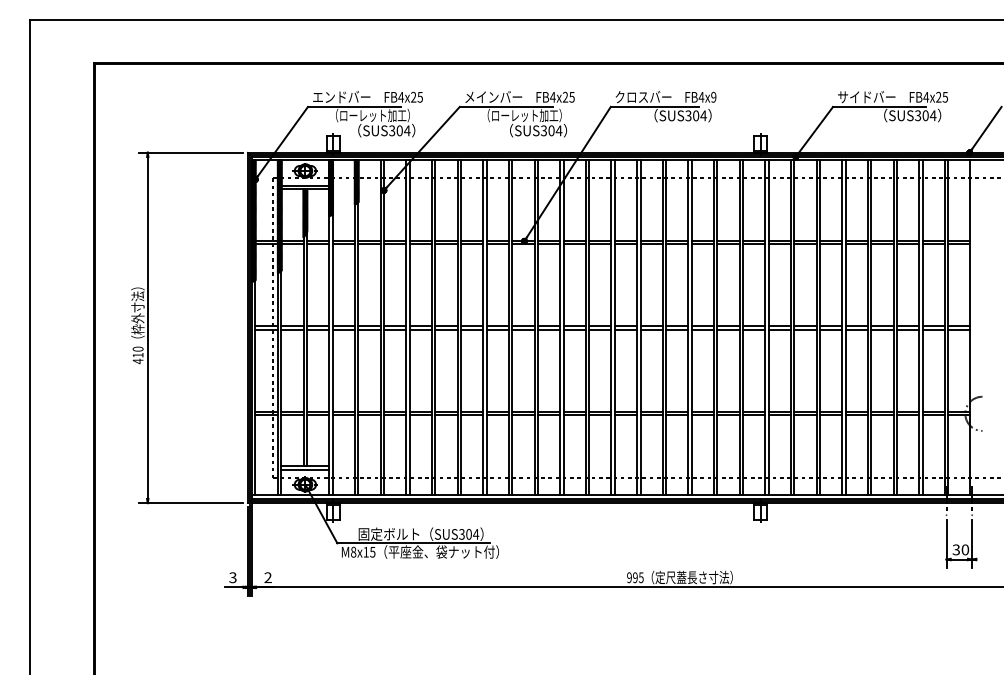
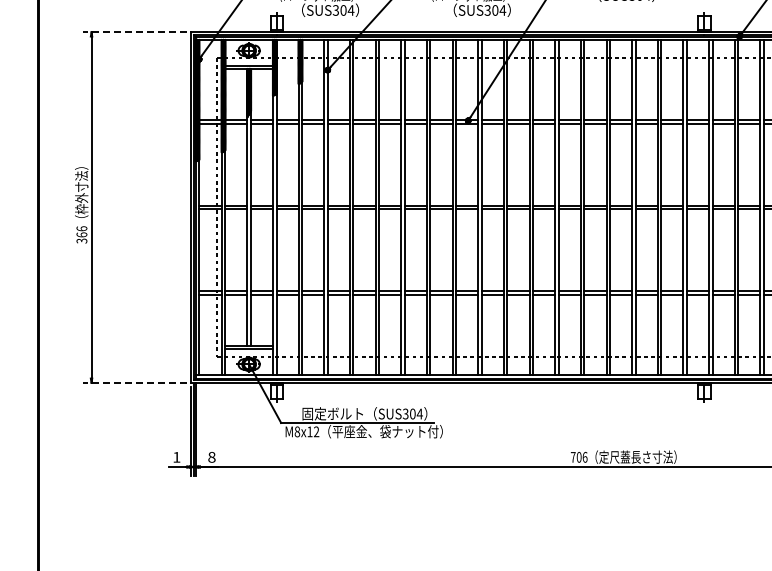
line: (190, 152) -> (134, 32), solid -> dashed
text: (137, 355) -> (81, 235), 410 -> 366
line: (190, 503) -> (134, 383), solid -> dashed
text: (372, 551) -> (316, 431), M8x15 -> M8x12
text: (232, 577) -> (176, 457), 3 -> 1
text: (267, 577) -> (211, 457), 2 -> 8
text: (635, 577) -> (579, 457), 995 -> 706

